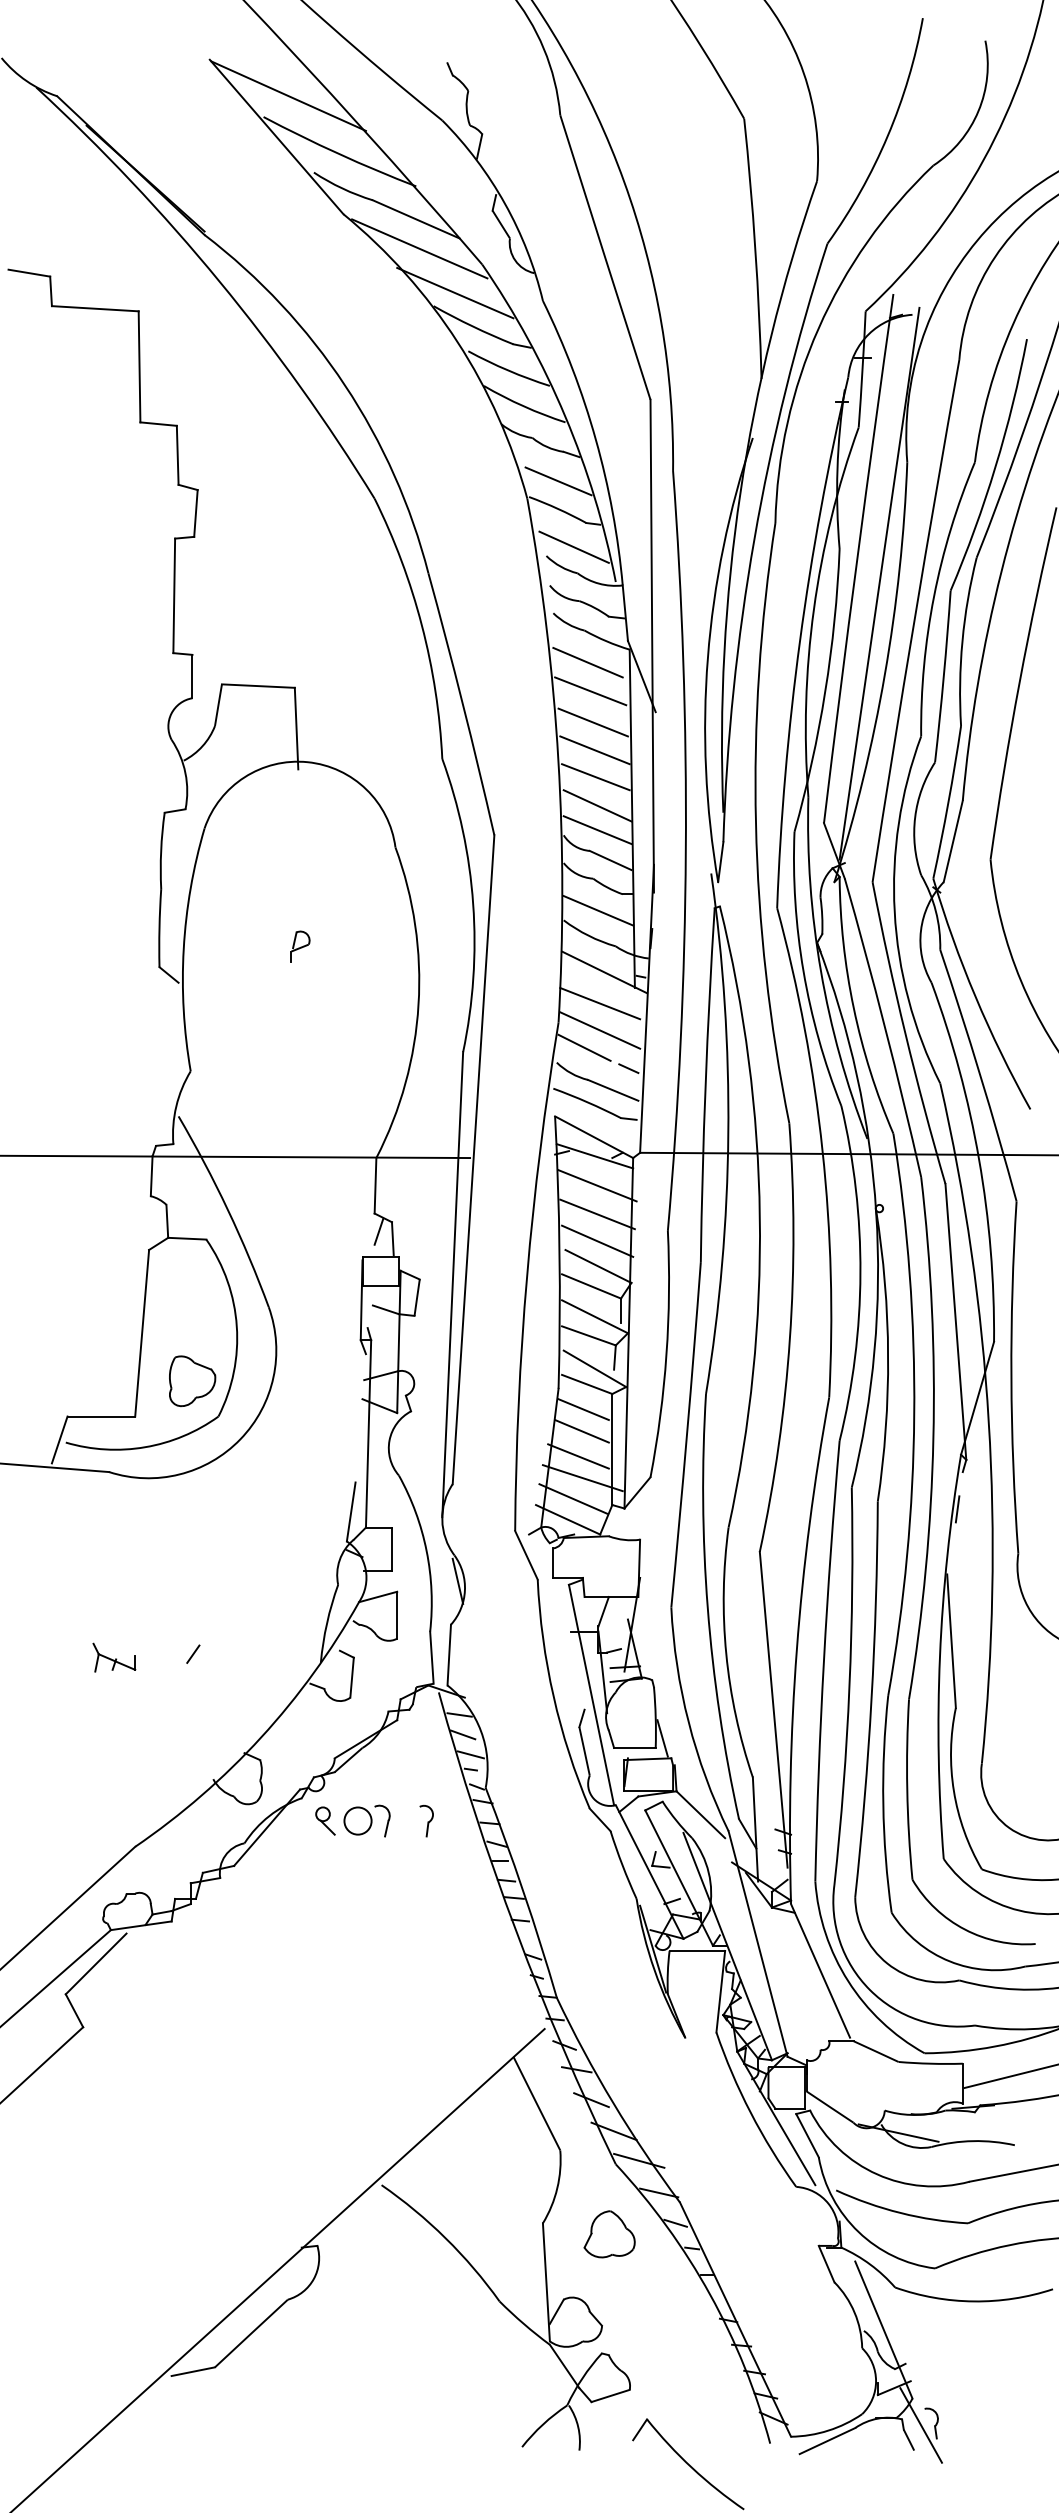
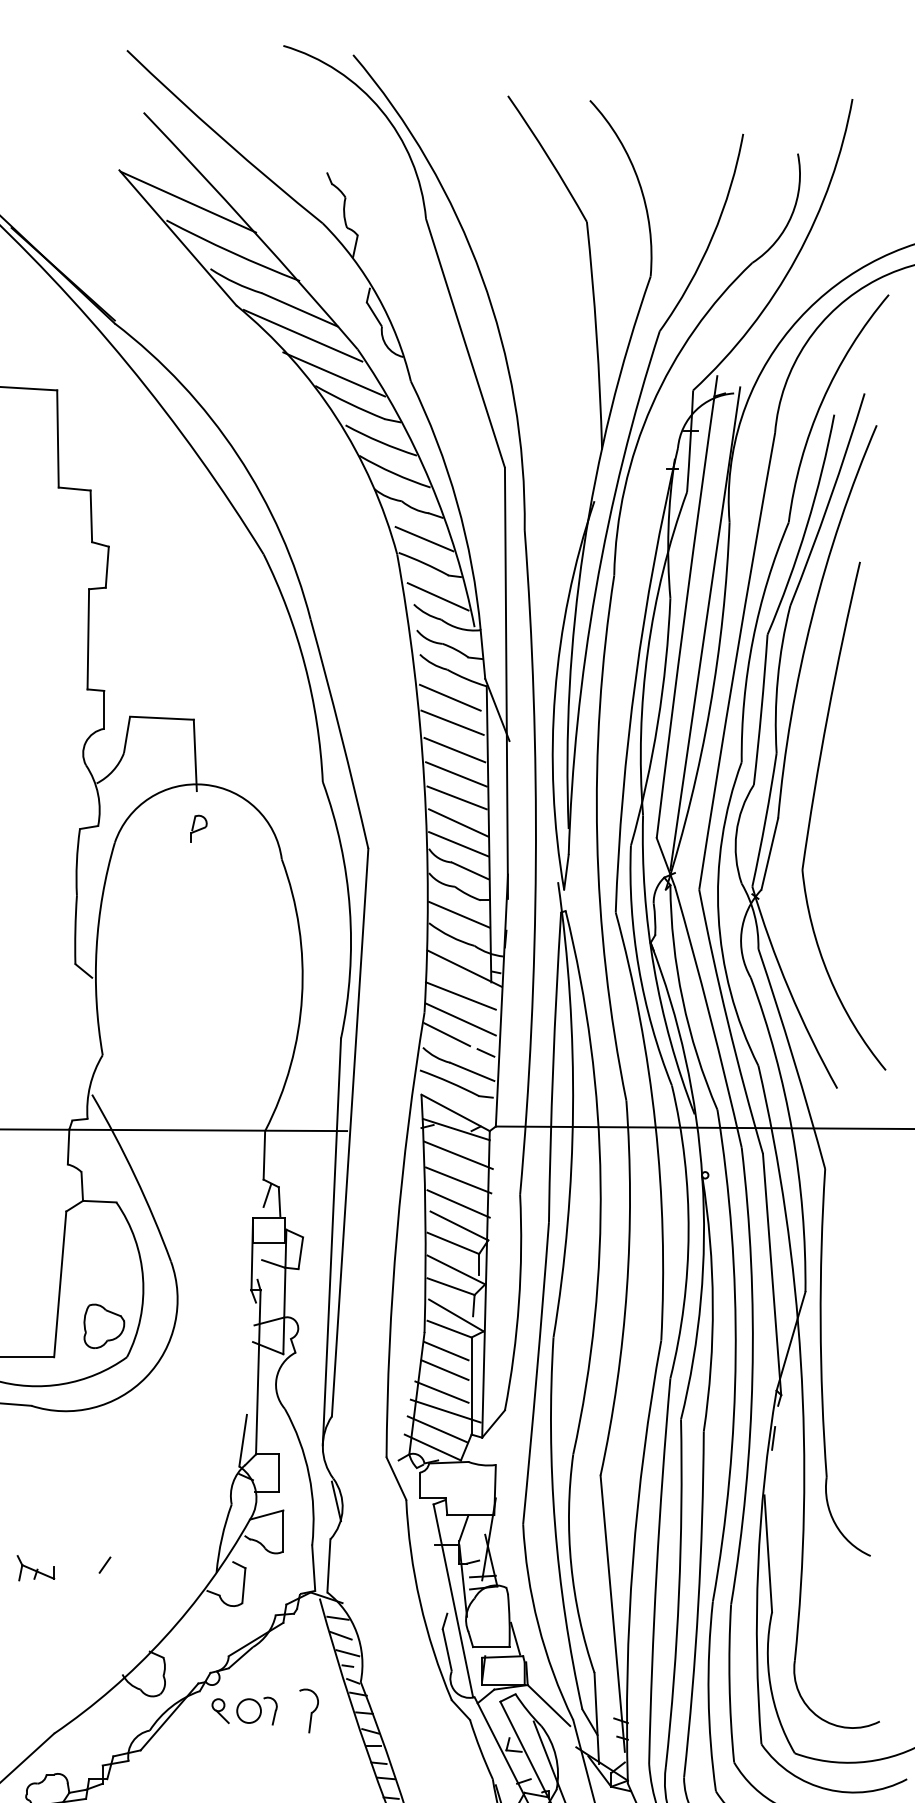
part: (300, 946) -> (198, 828), moved
part: (426, 1821) -> (308, 1711), size x1.6

